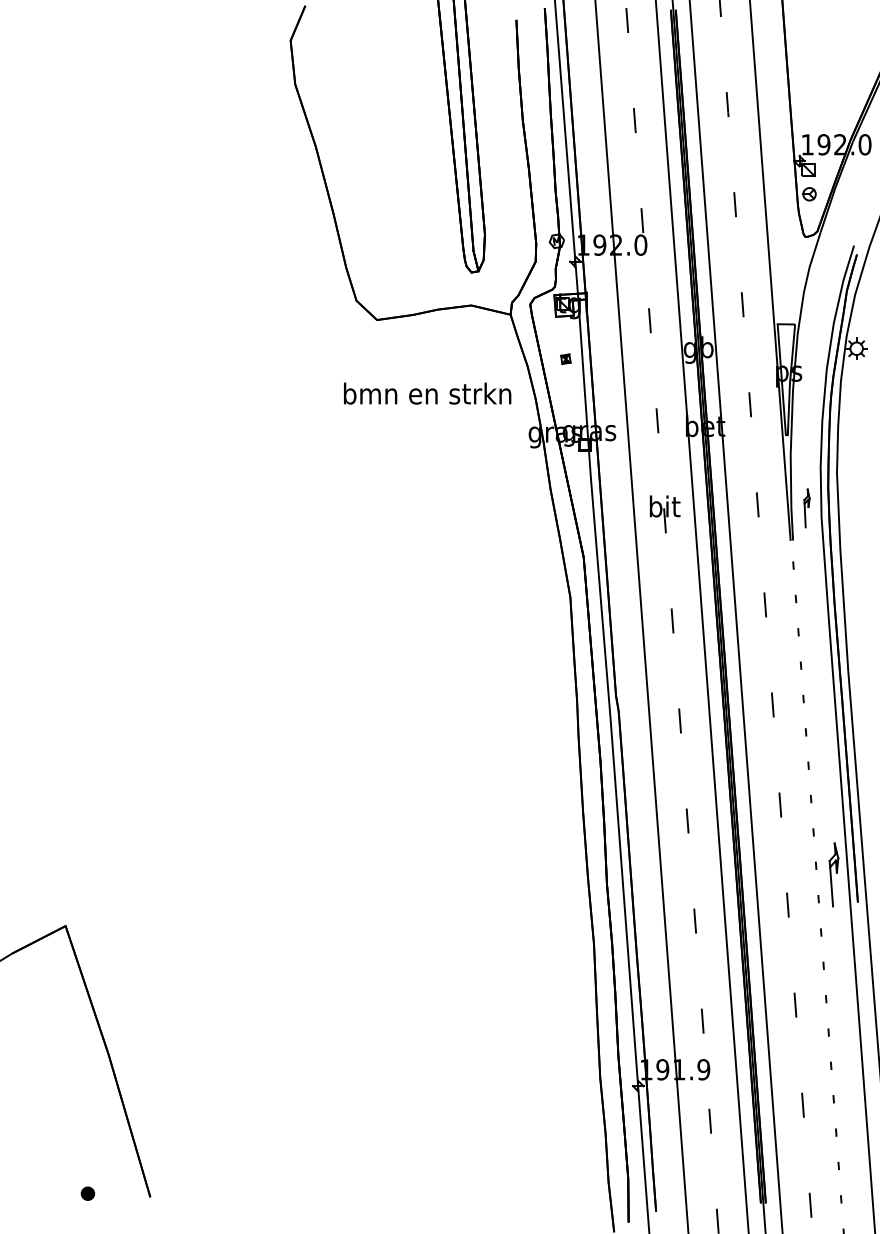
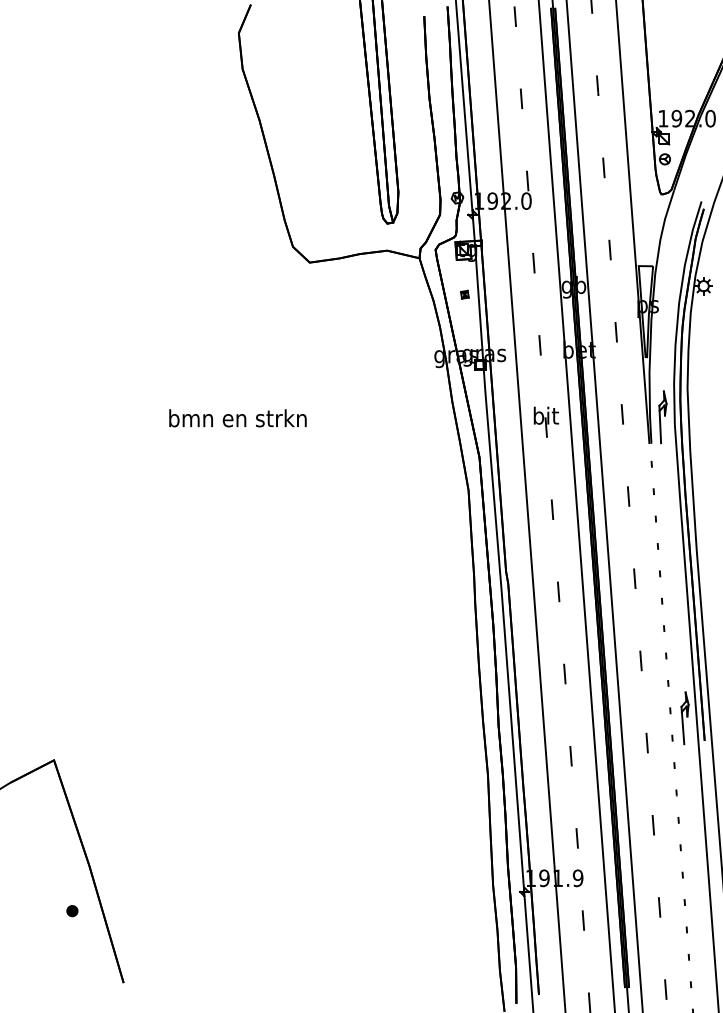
text: (427, 393) -> (237, 418), moved
part: (806, 508) -> (662, 417), size x1.67
part: (87, 1193) -> (72, 910), moved

